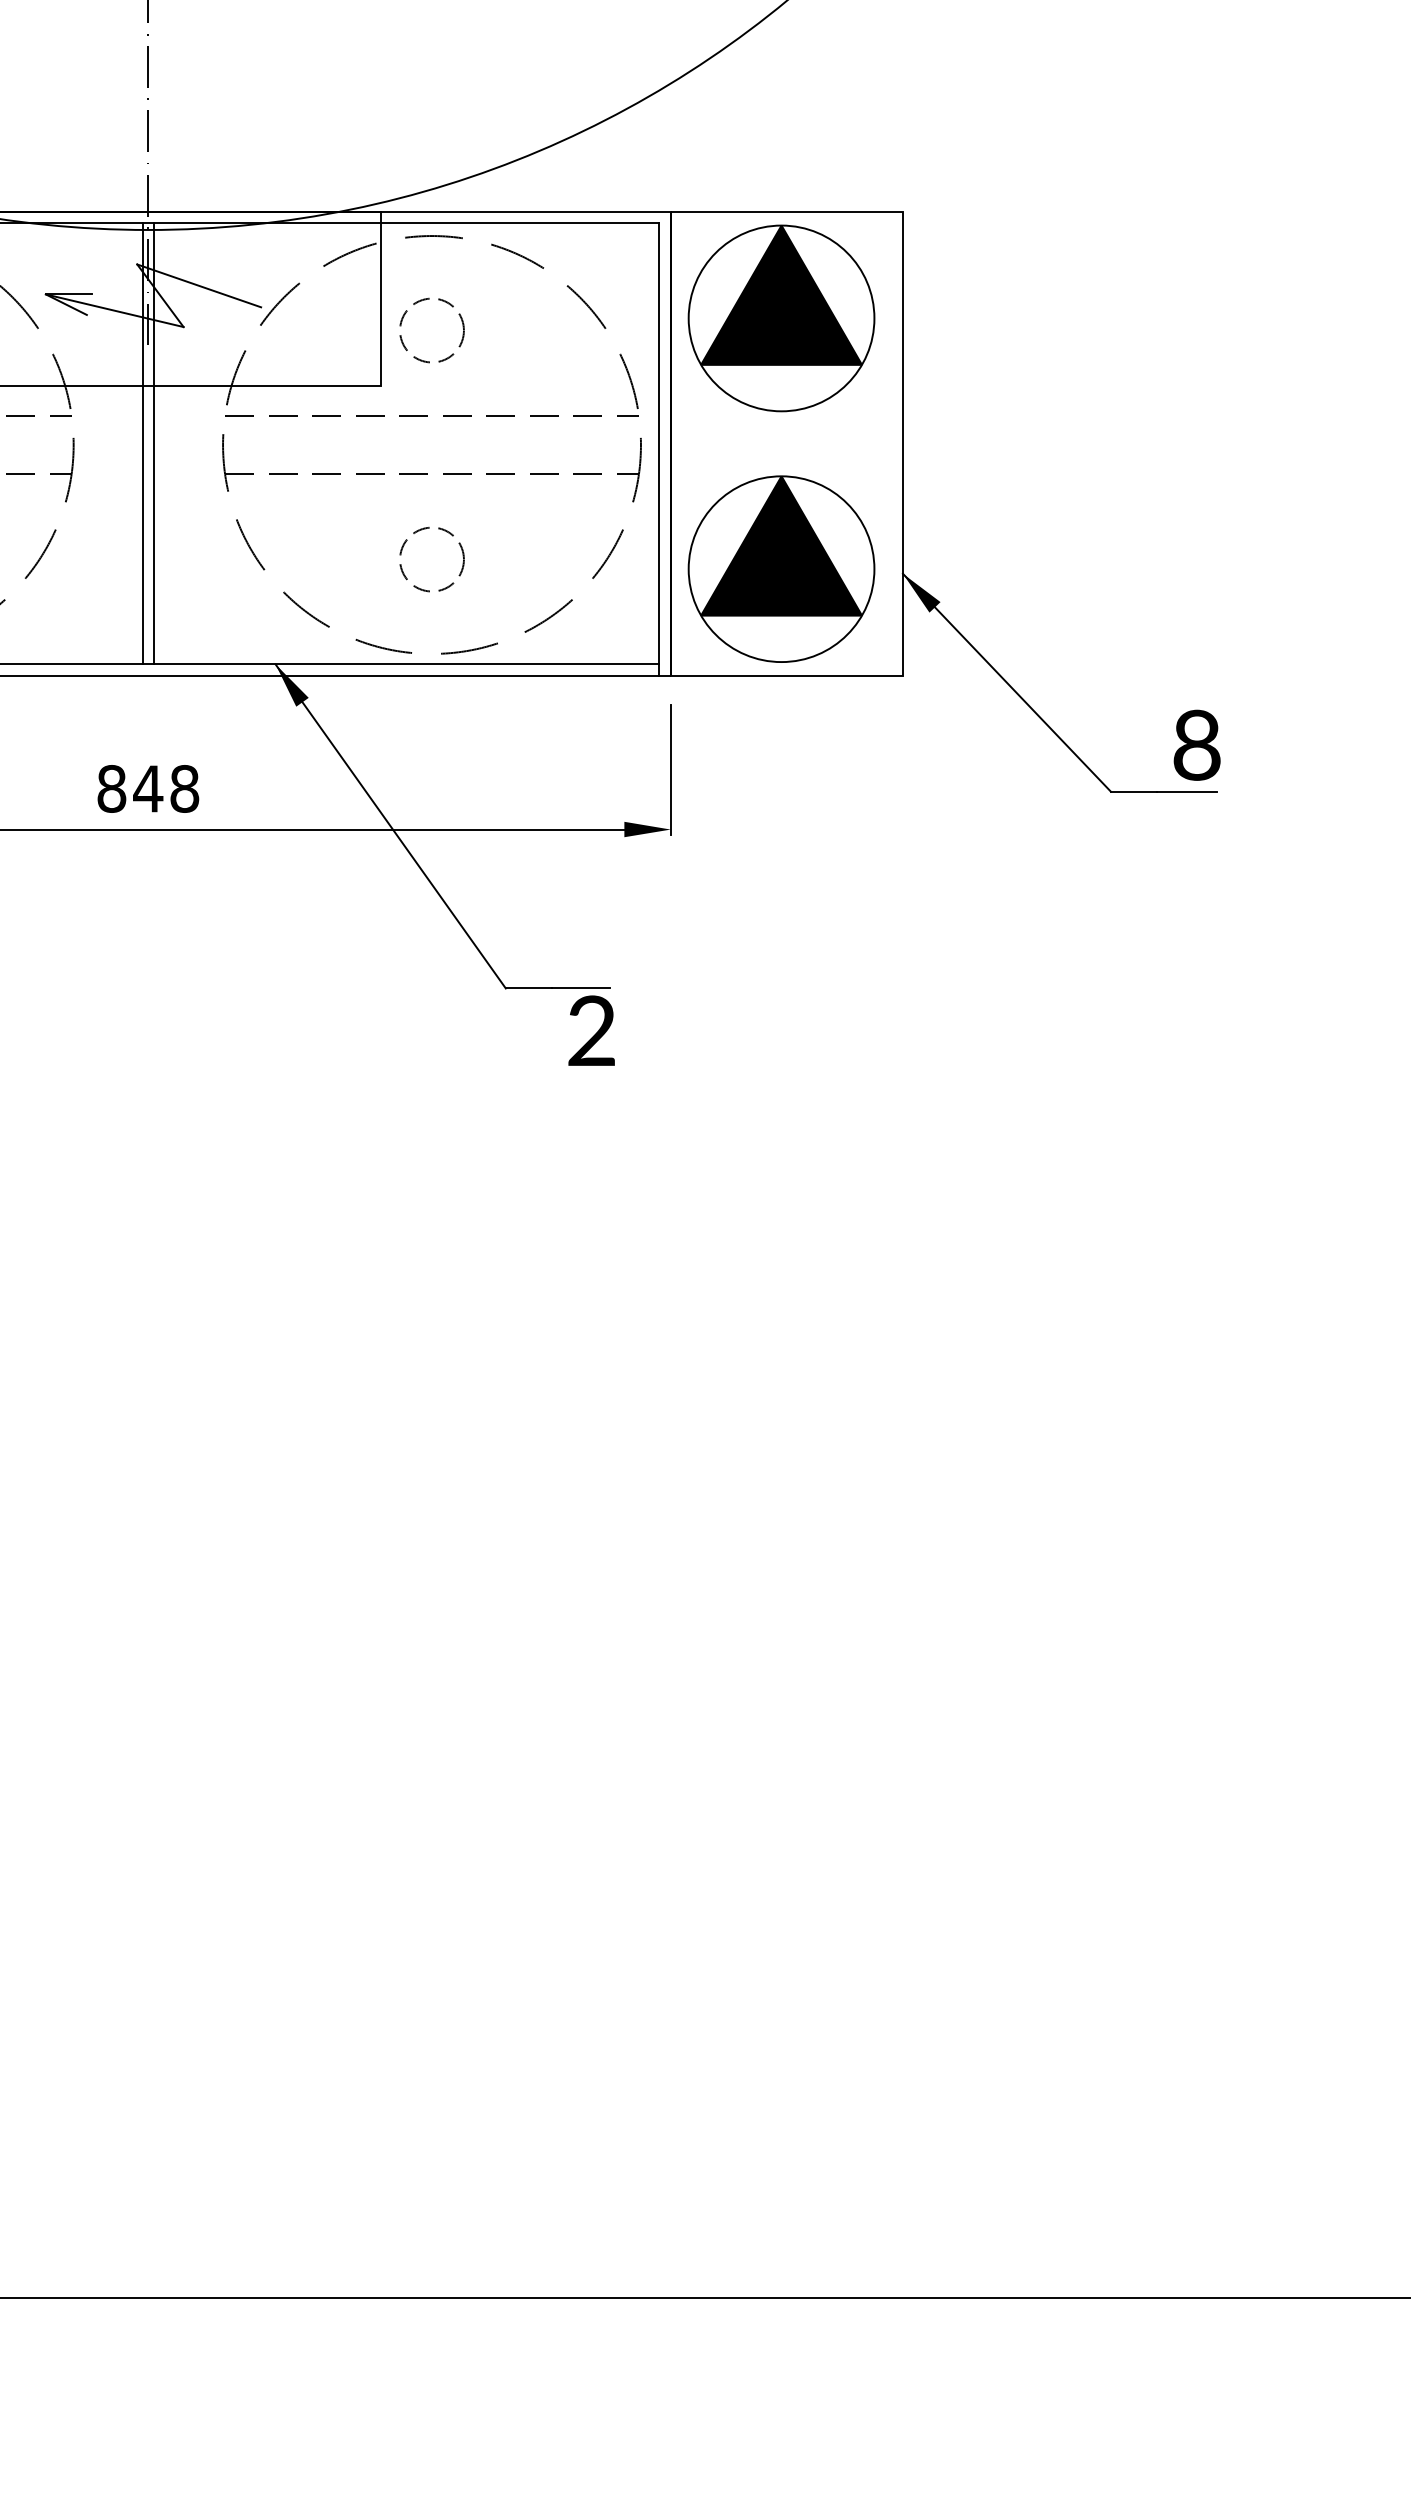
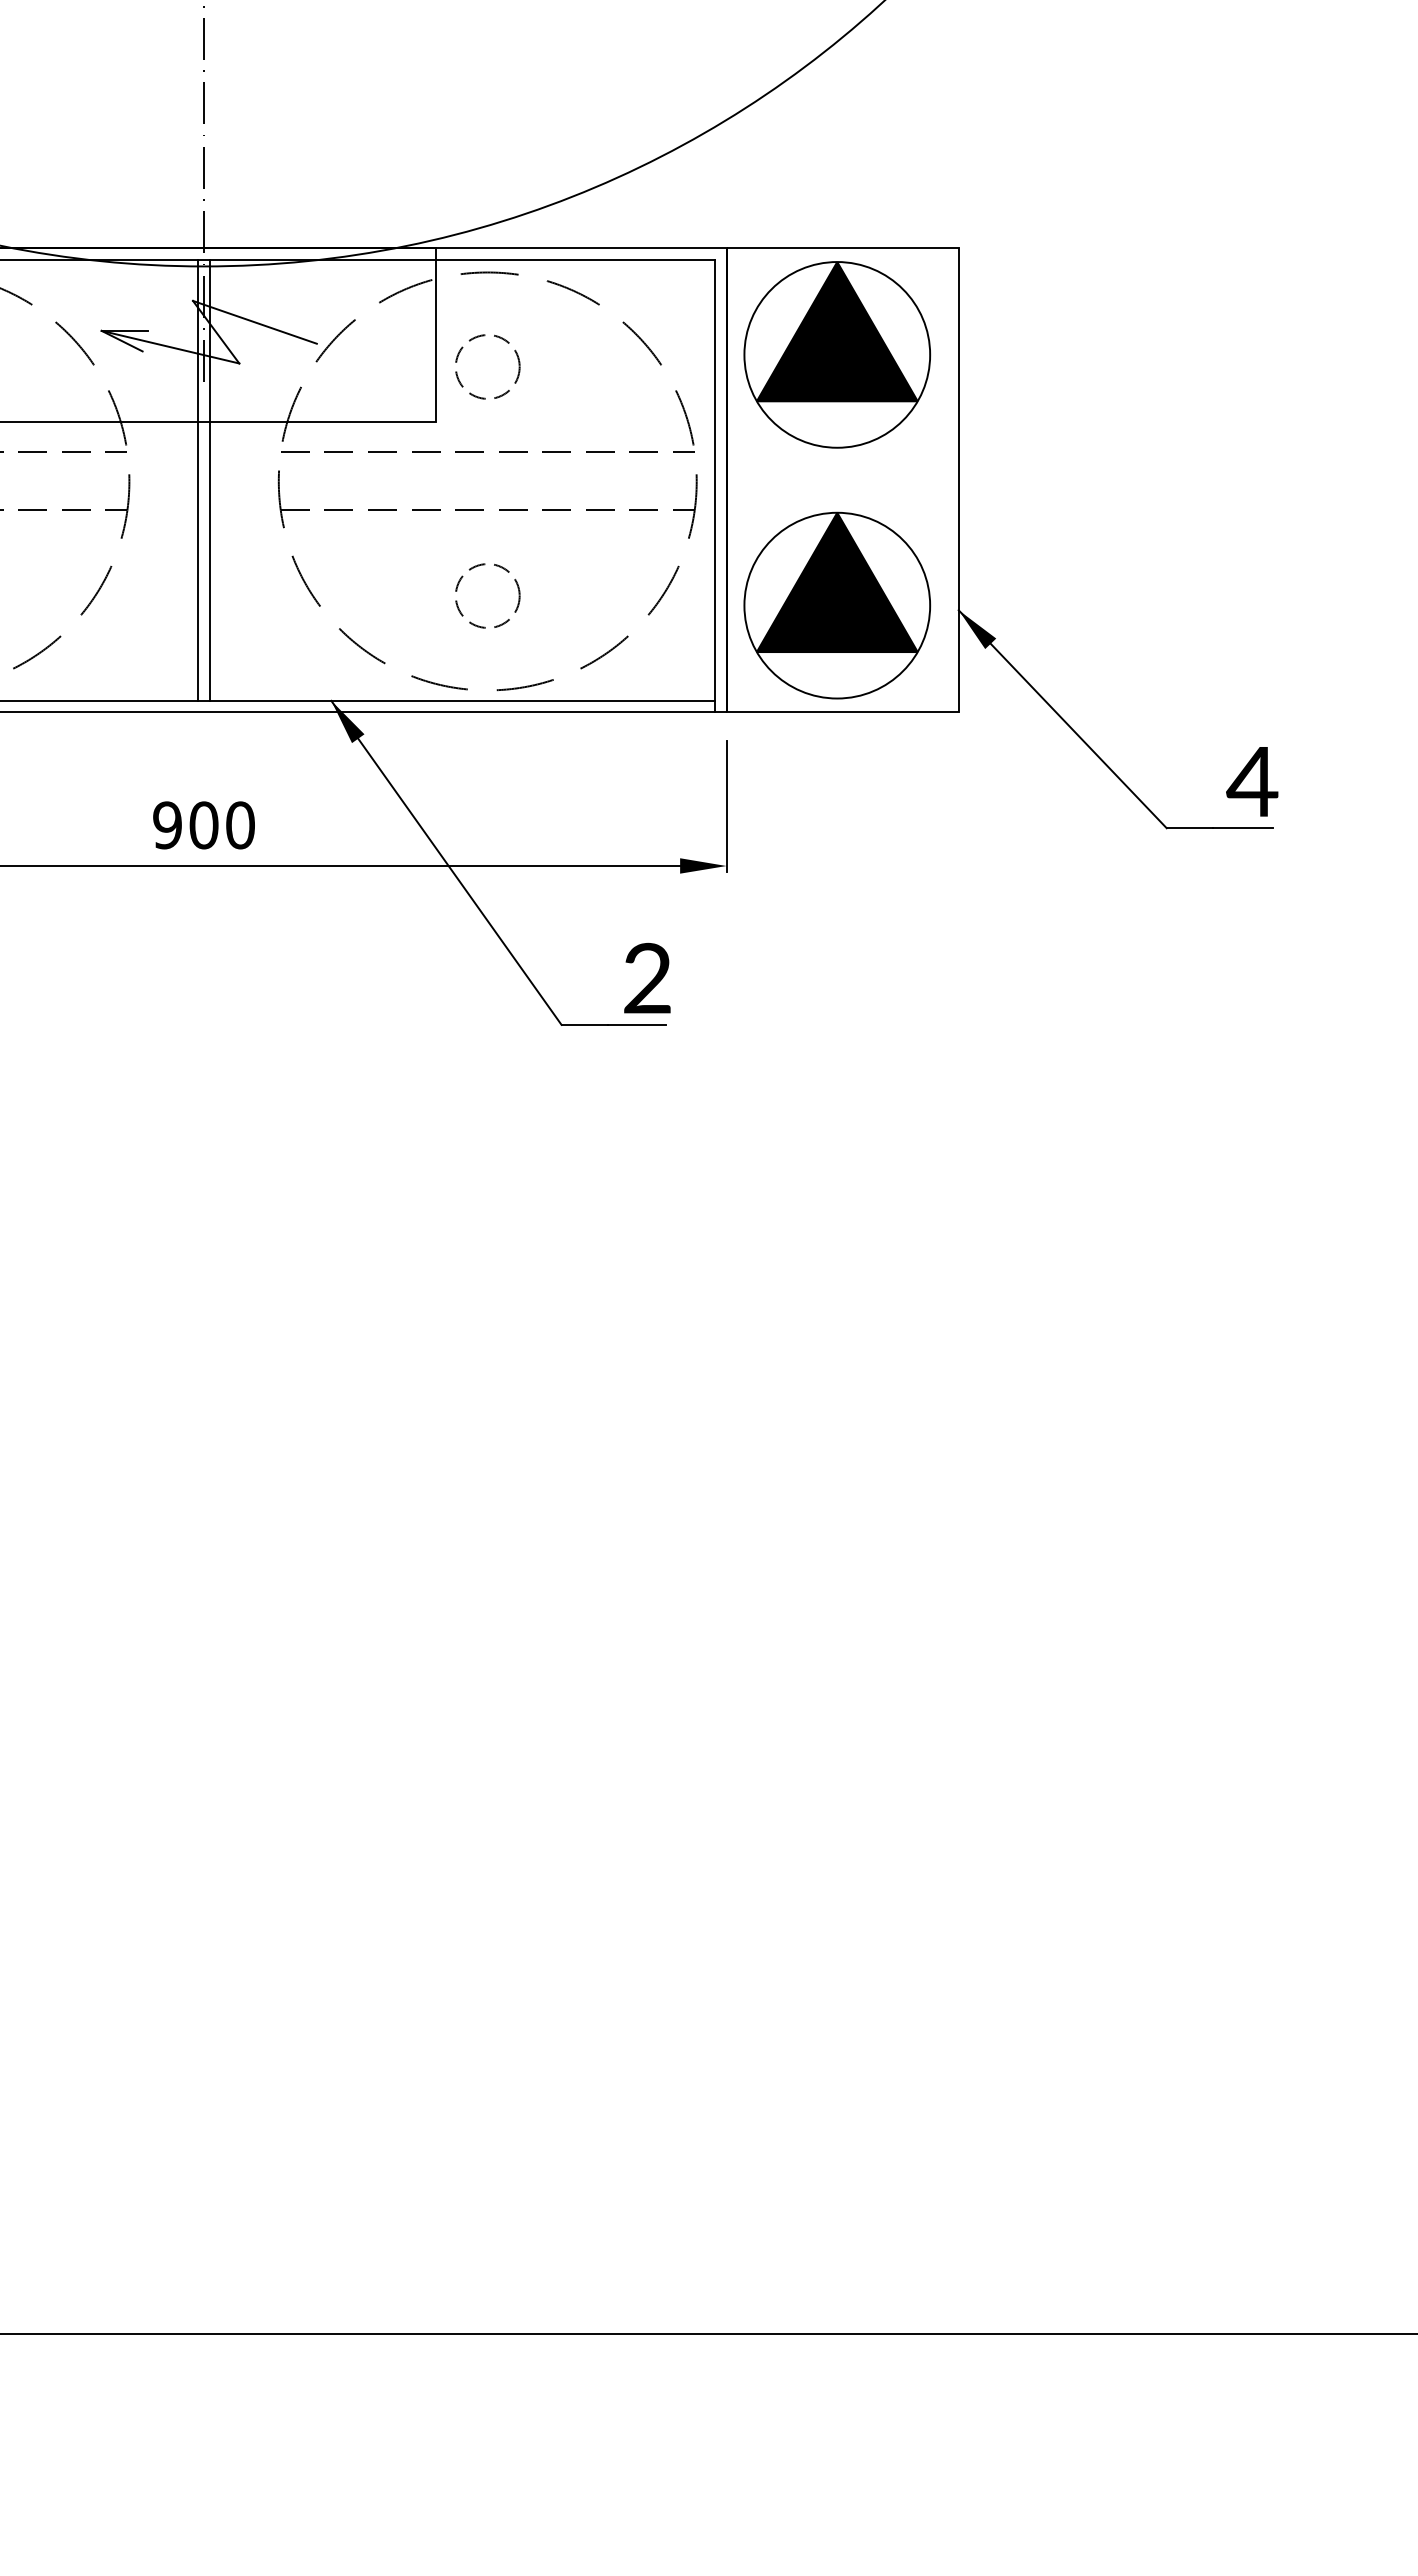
text: (1196, 745) -> (1252, 781), 8 -> 4
text: (147, 789) -> (203, 825), 848 -> 900
text: (591, 1031) -> (647, 978), moved

